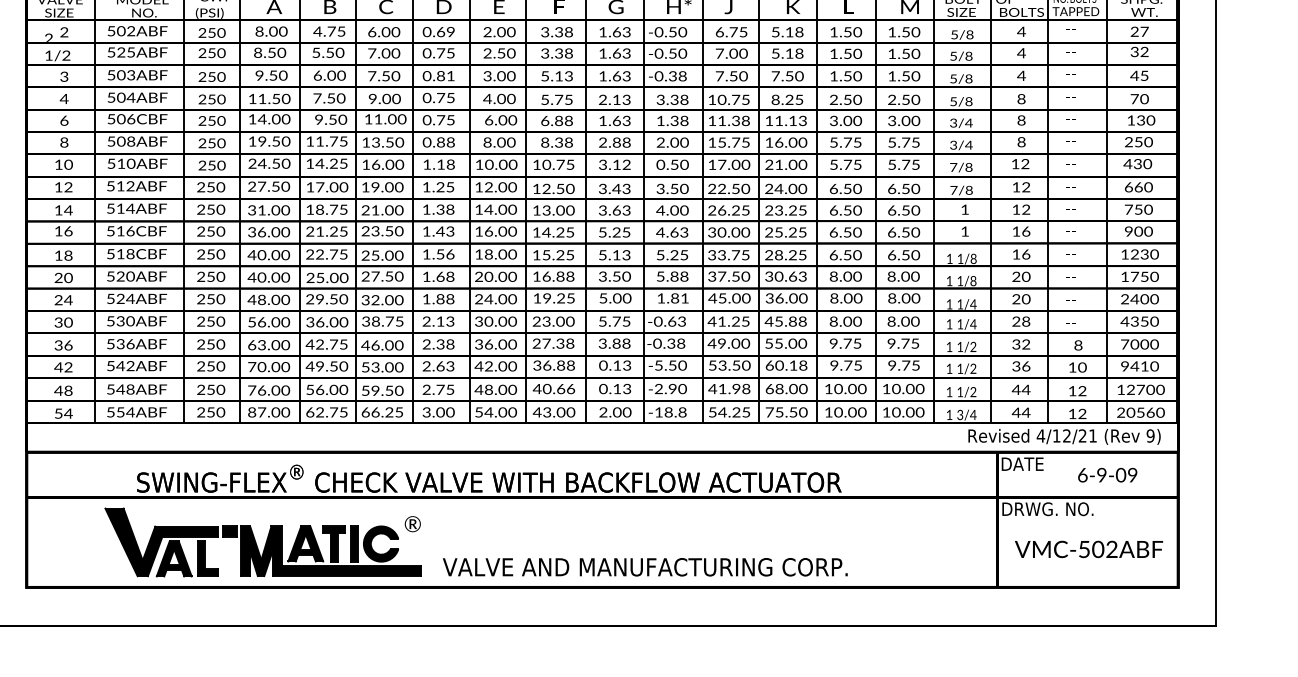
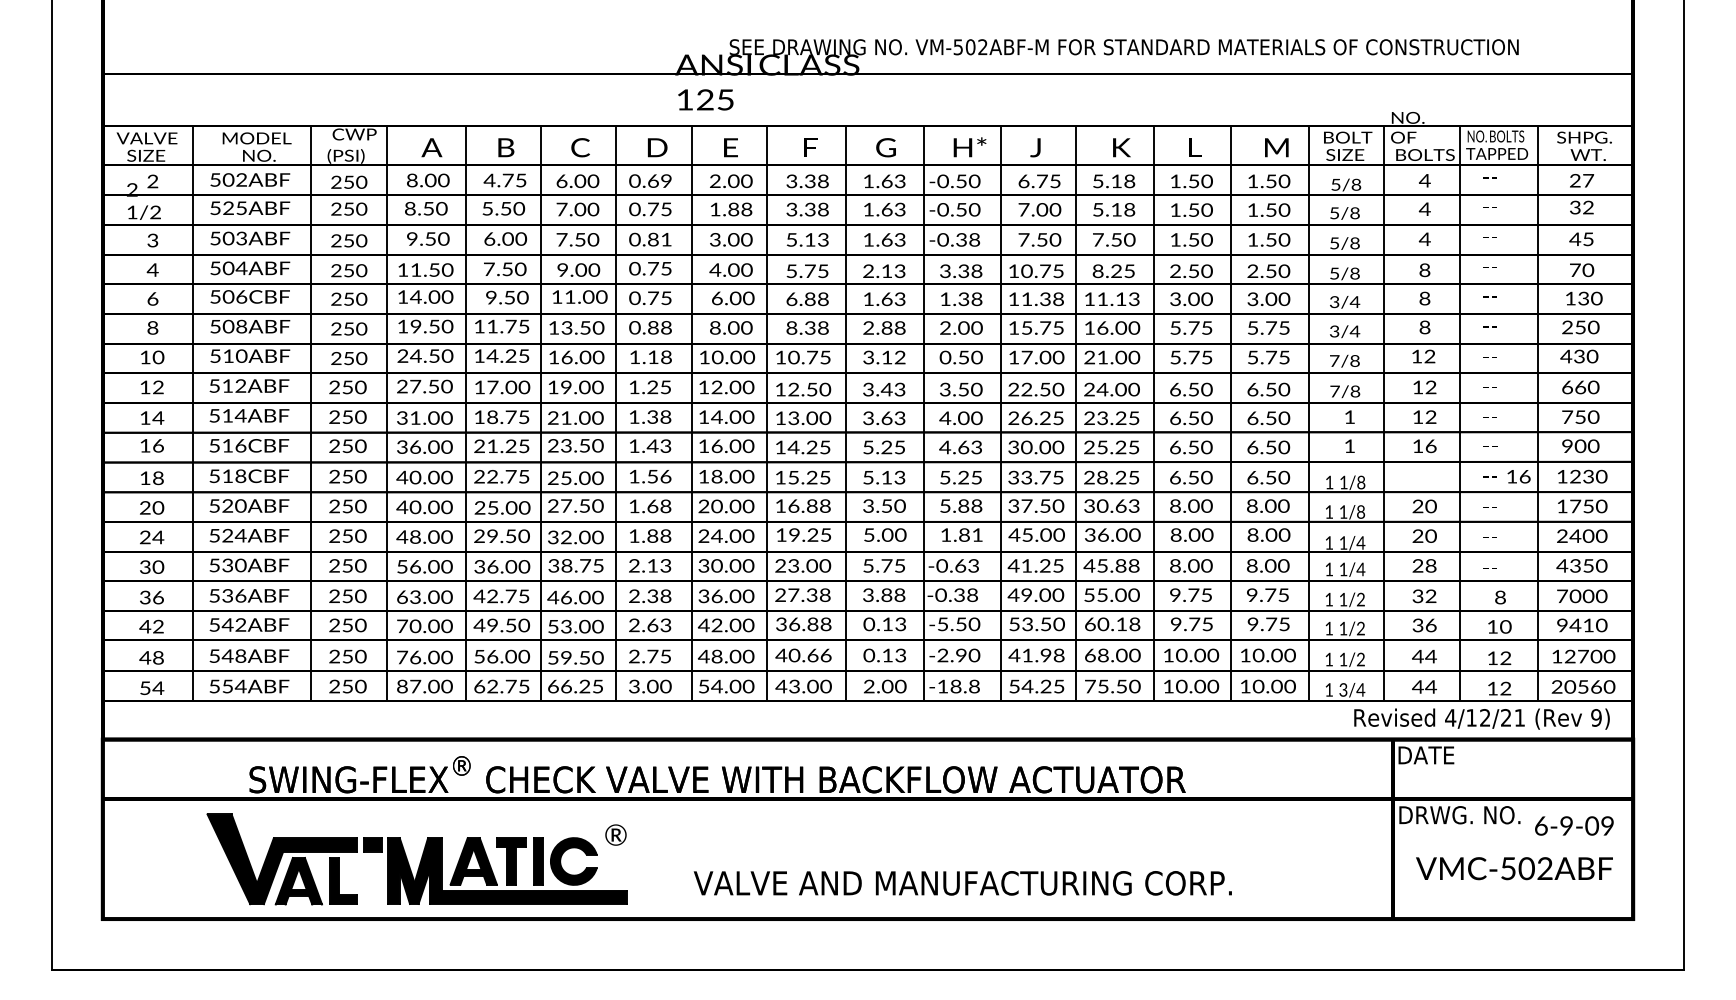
text: (499, 53) -> (731, 209), 2.50 -> 1.88
text: (1021, 254) -> (1518, 476), moved
text: (1107, 474) -> (1574, 825), moved
text: (645, 567) -> (962, 883), moved

